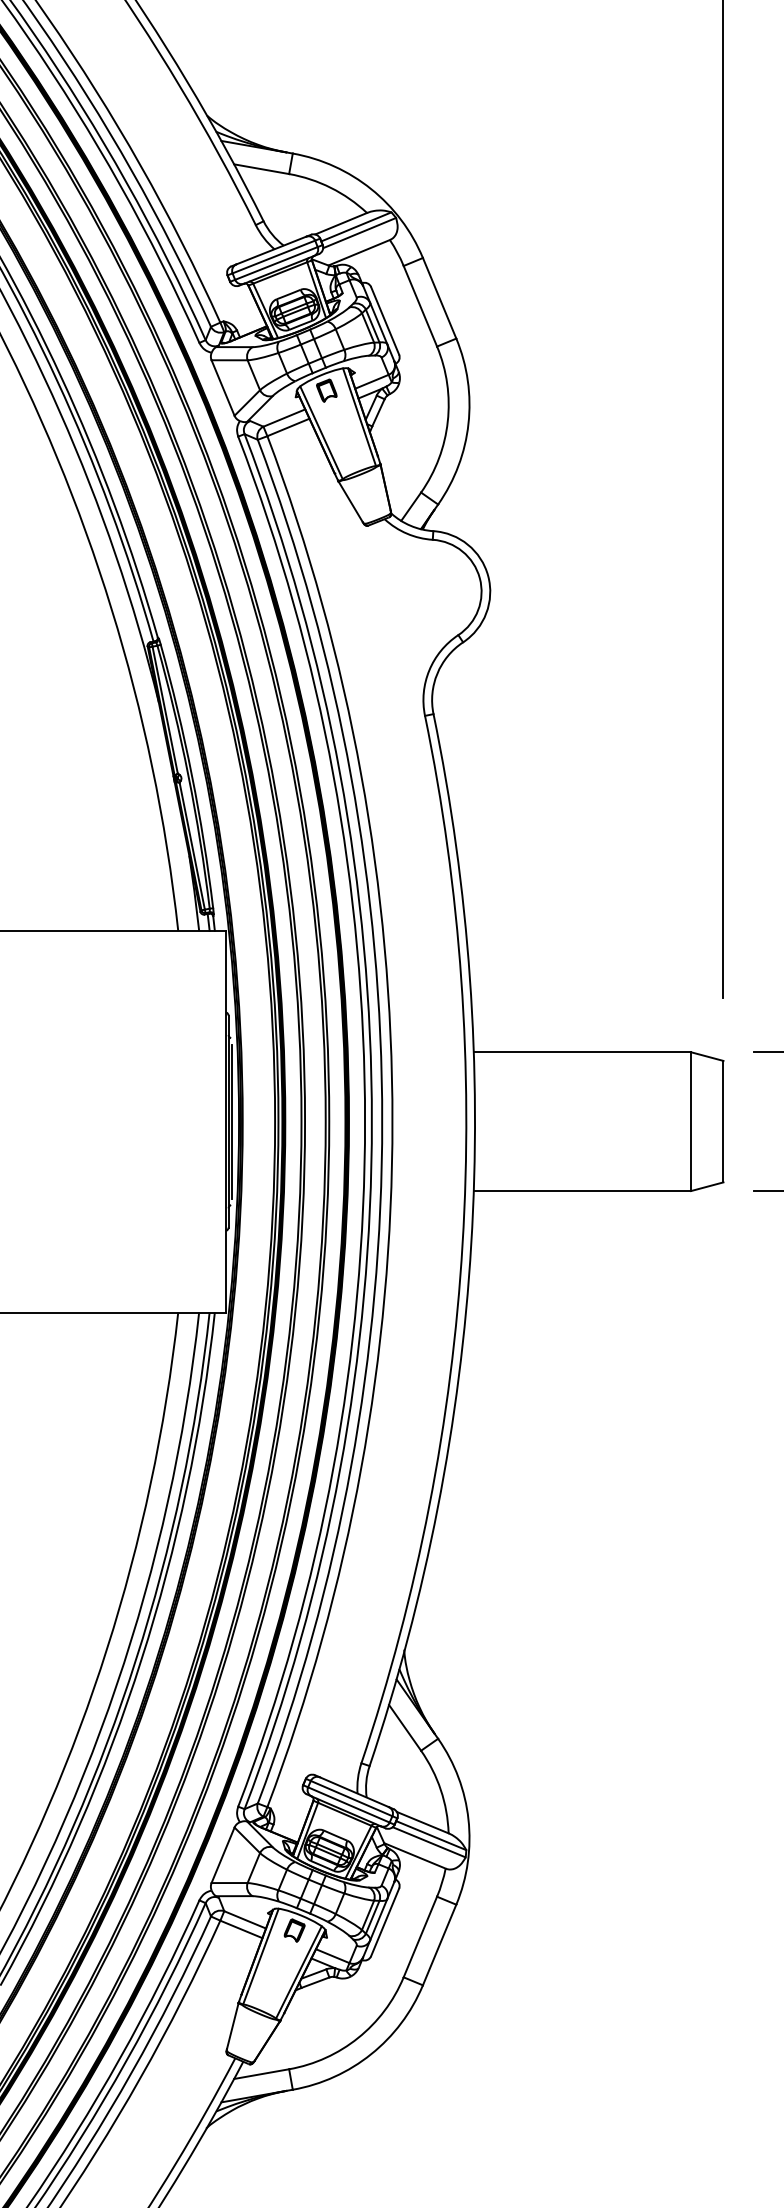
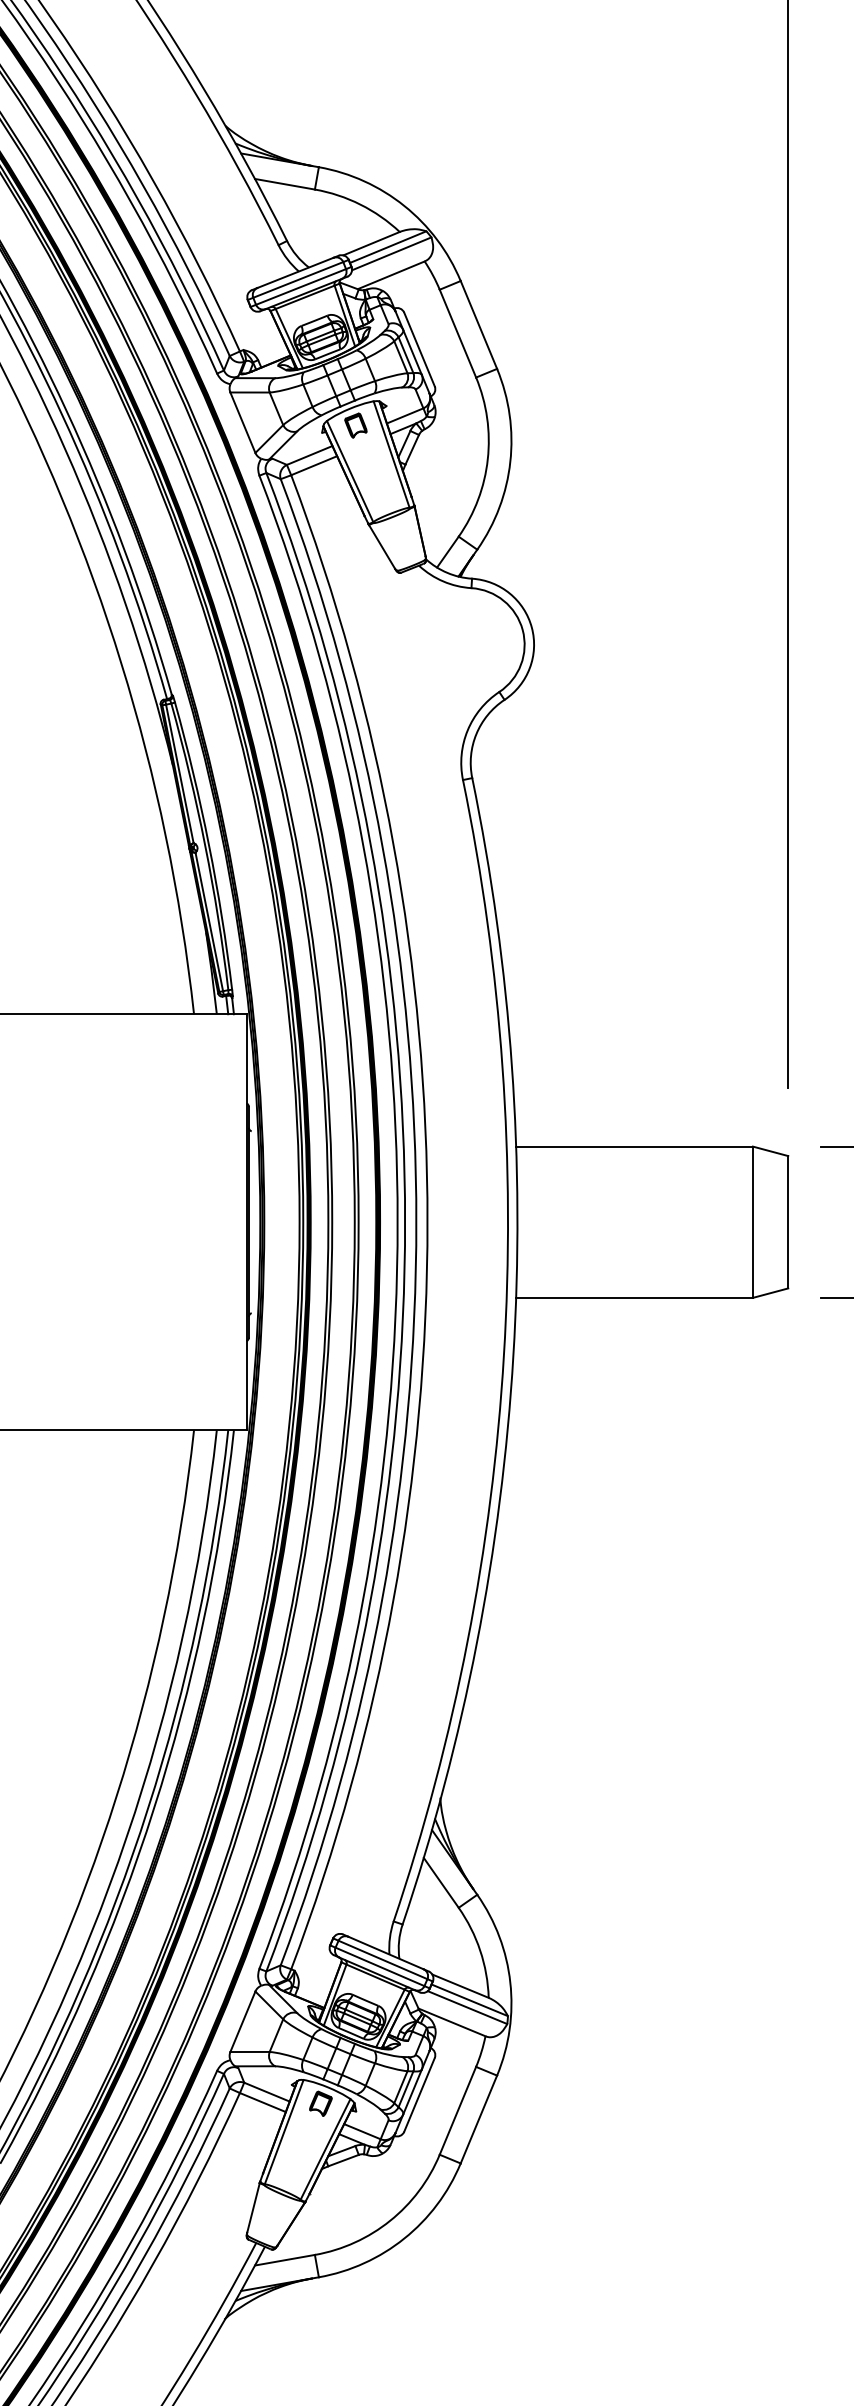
line: (231, 1121) -> (252, 1222), removed

